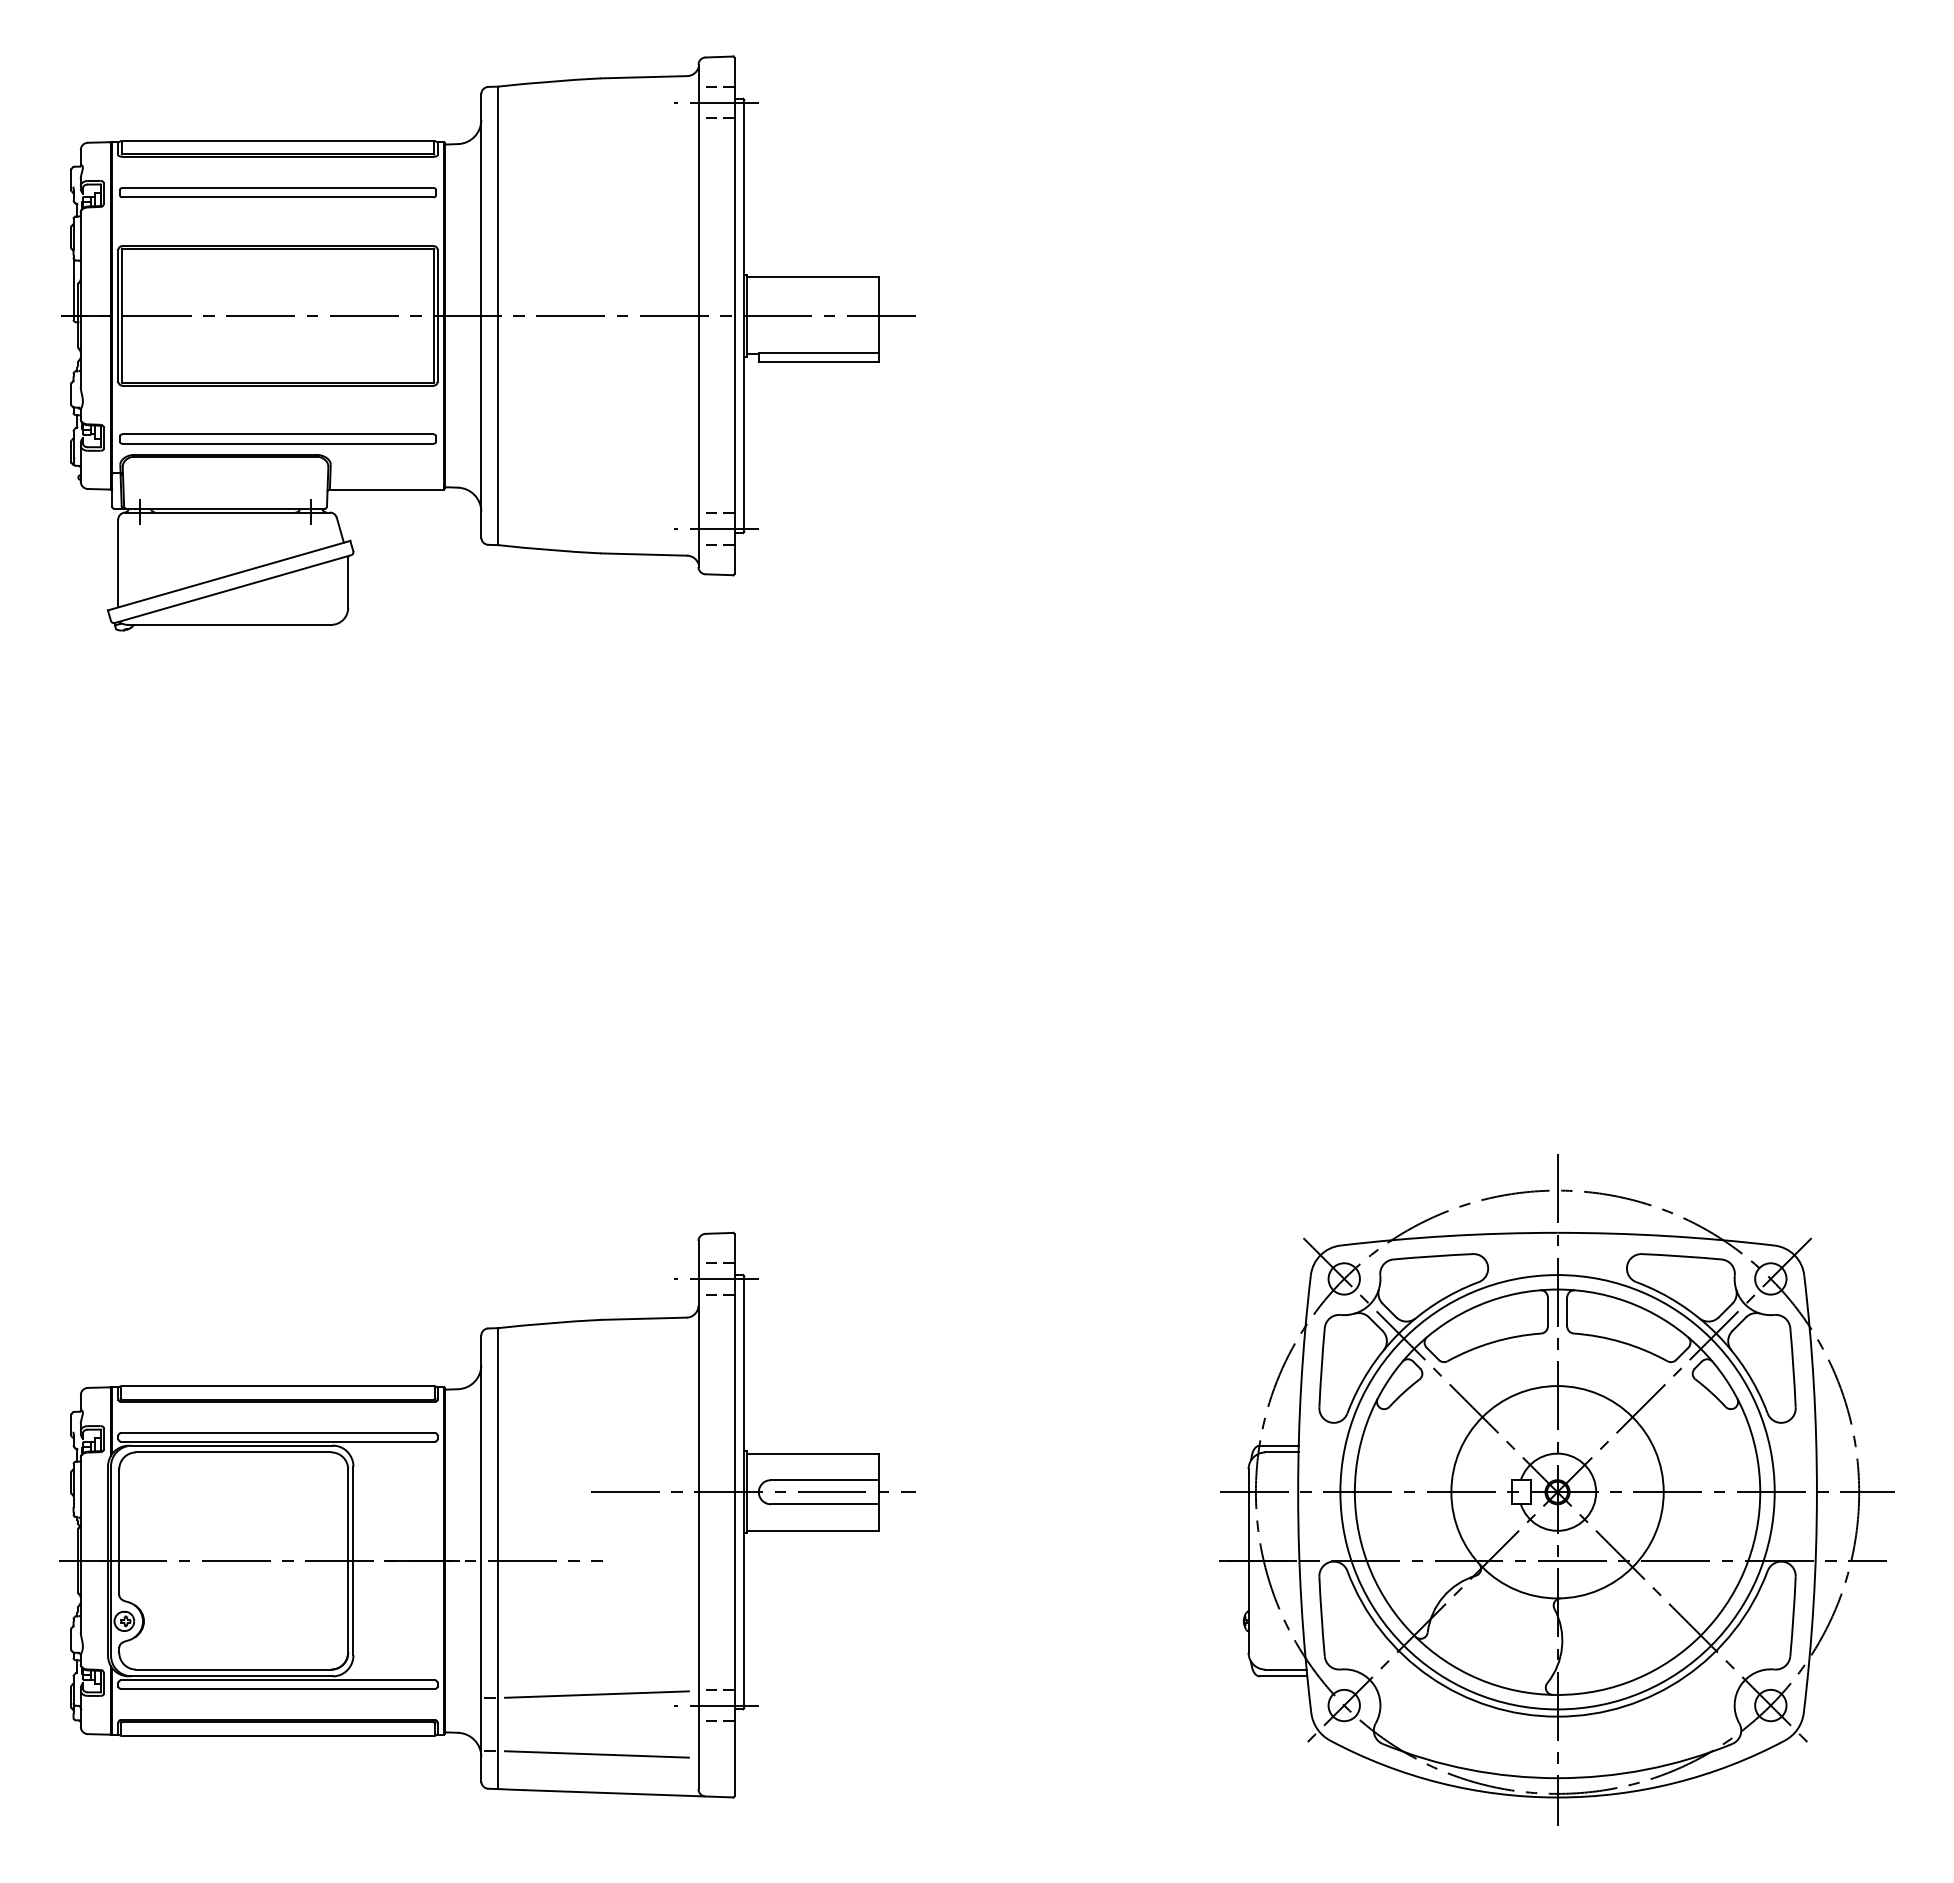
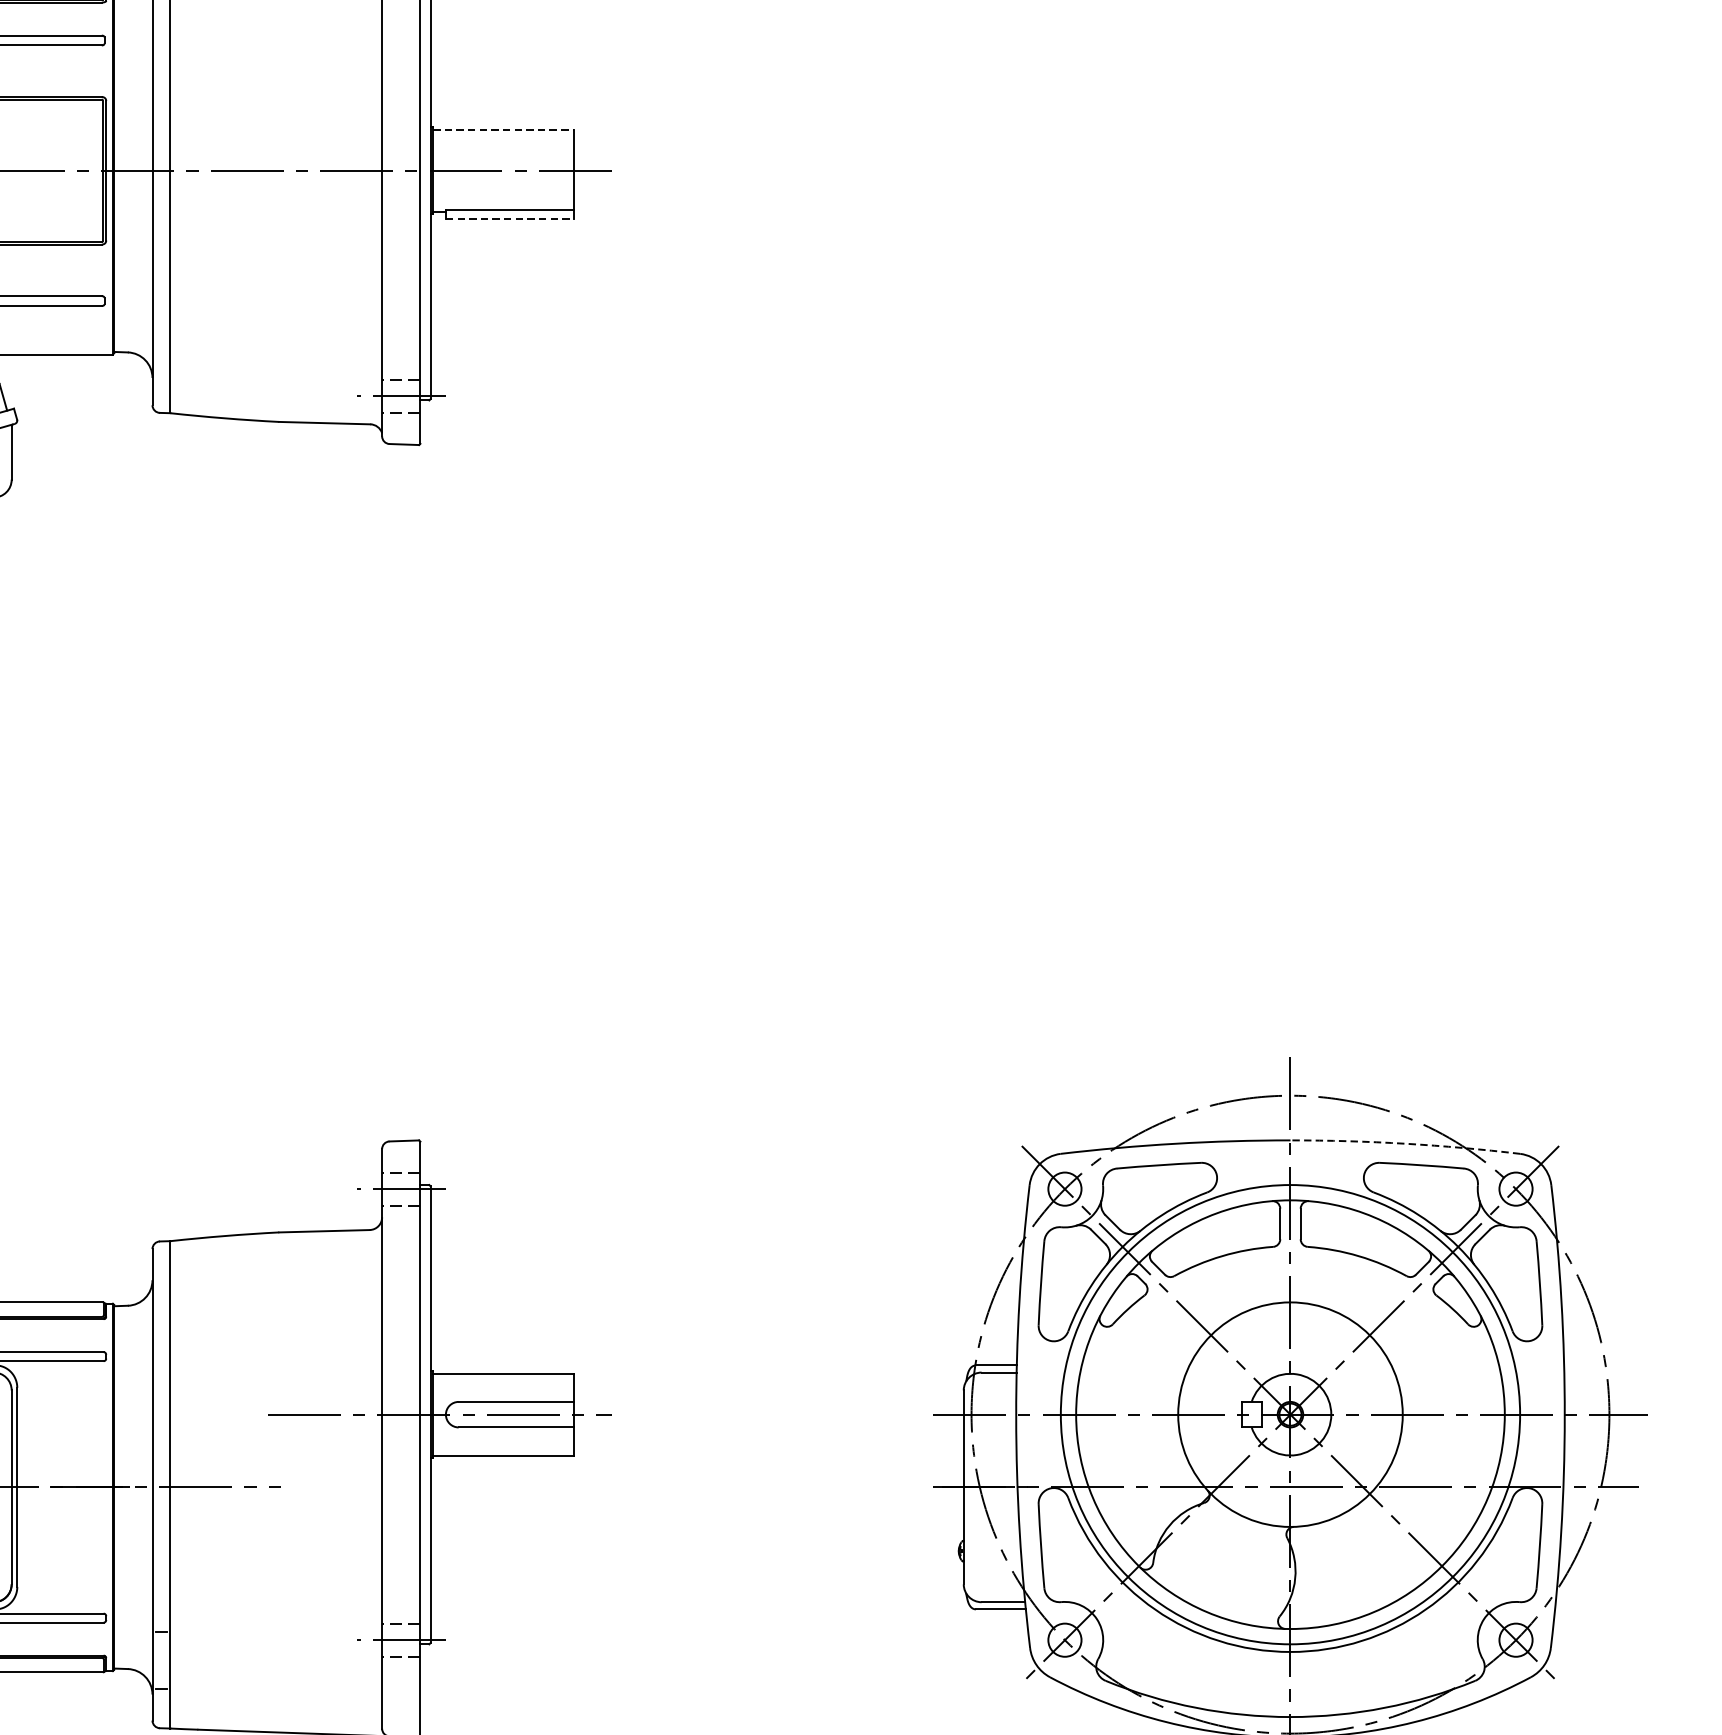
line: (813, 277) -> (503, 130), solid -> dashed
line: (819, 361) -> (510, 219), solid -> dashed
arc: (1666, 1236) -> (1405, 1144), solid -> dashed
line: (596, 1694) -> (274, 1628), removed
line: (596, 1754) -> (274, 1691), removed

